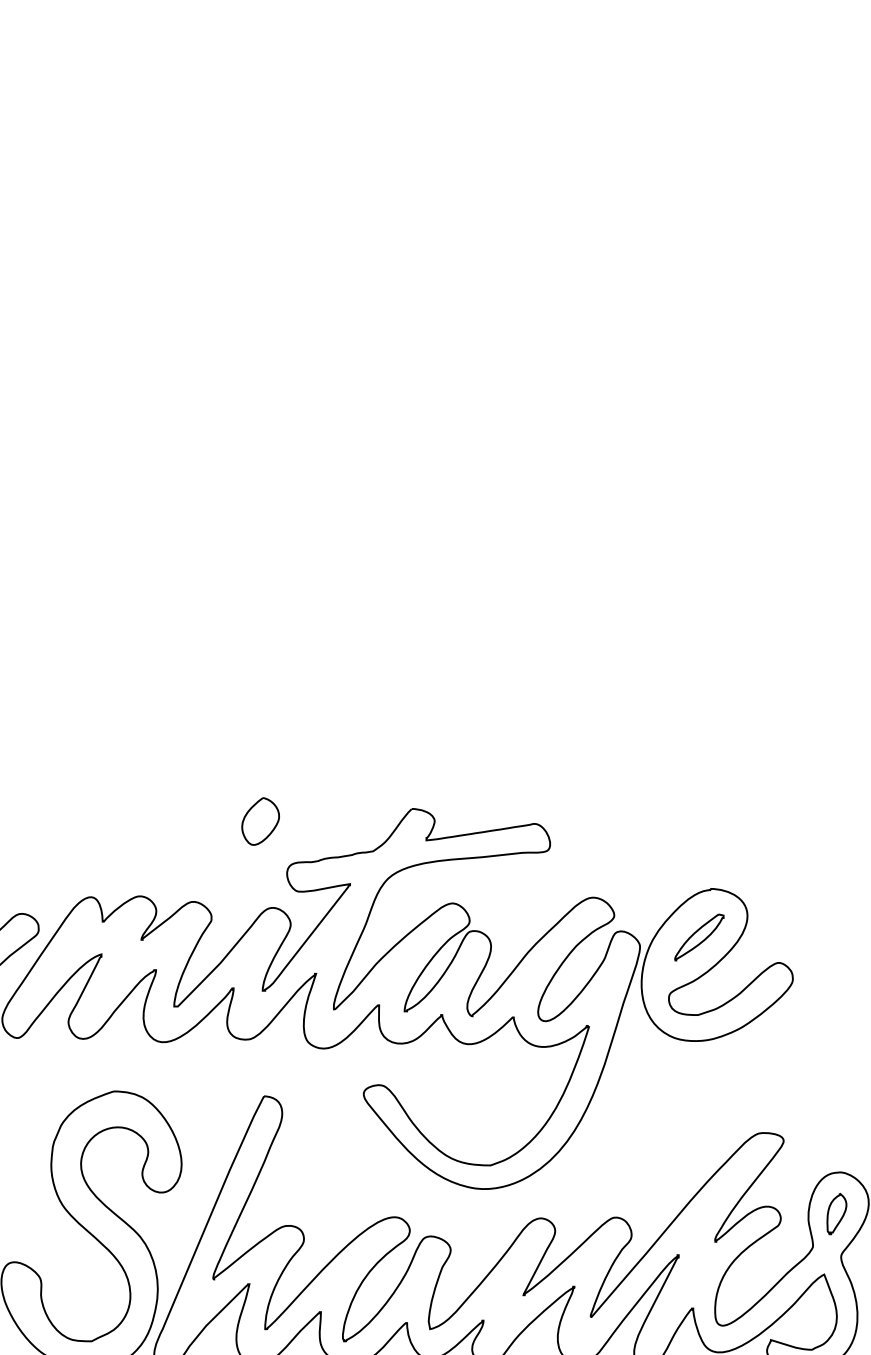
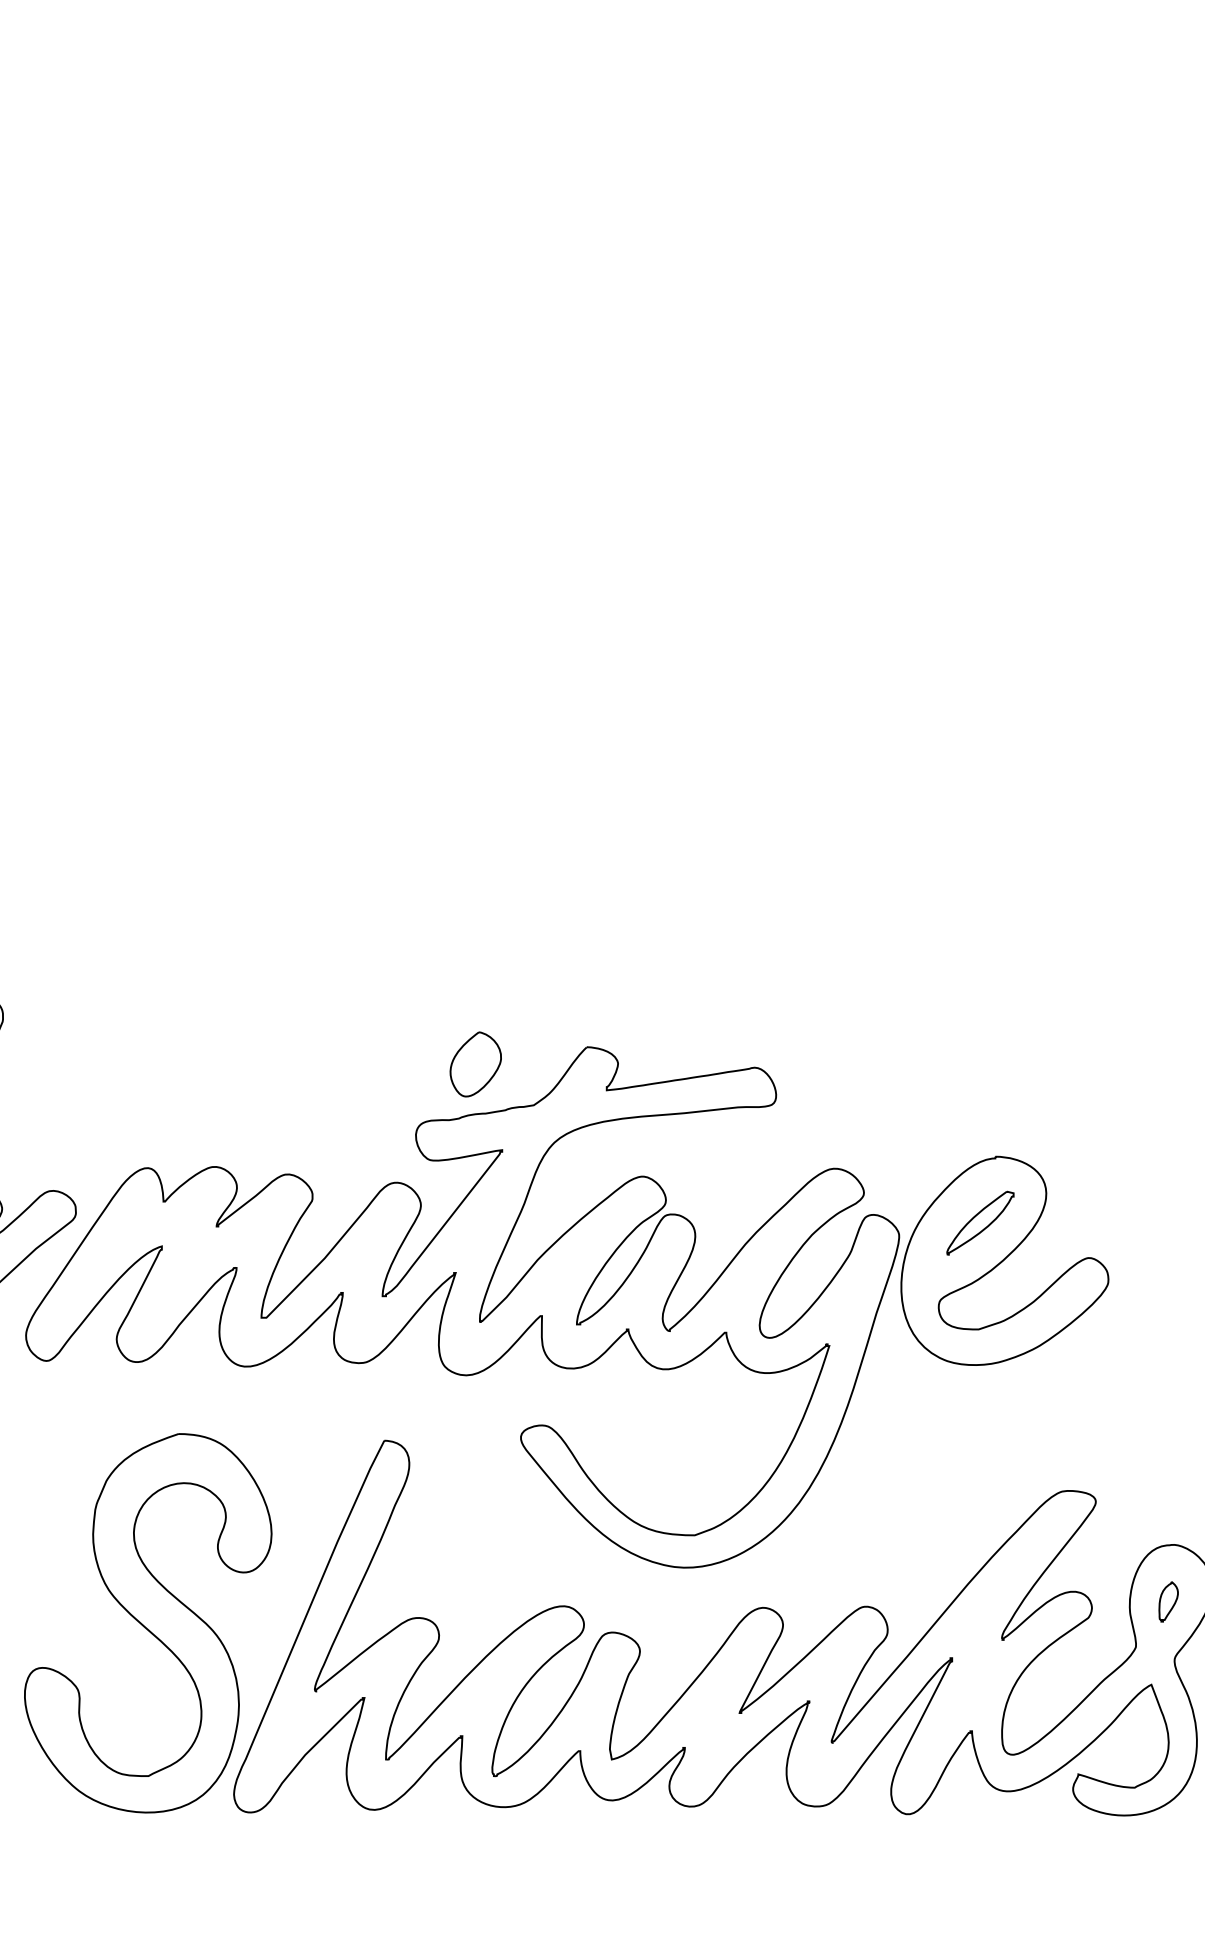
part: (260, 821) -> (475, 1064), moved
part: (836, 1213) -> (1168, 1601), size x0.71

